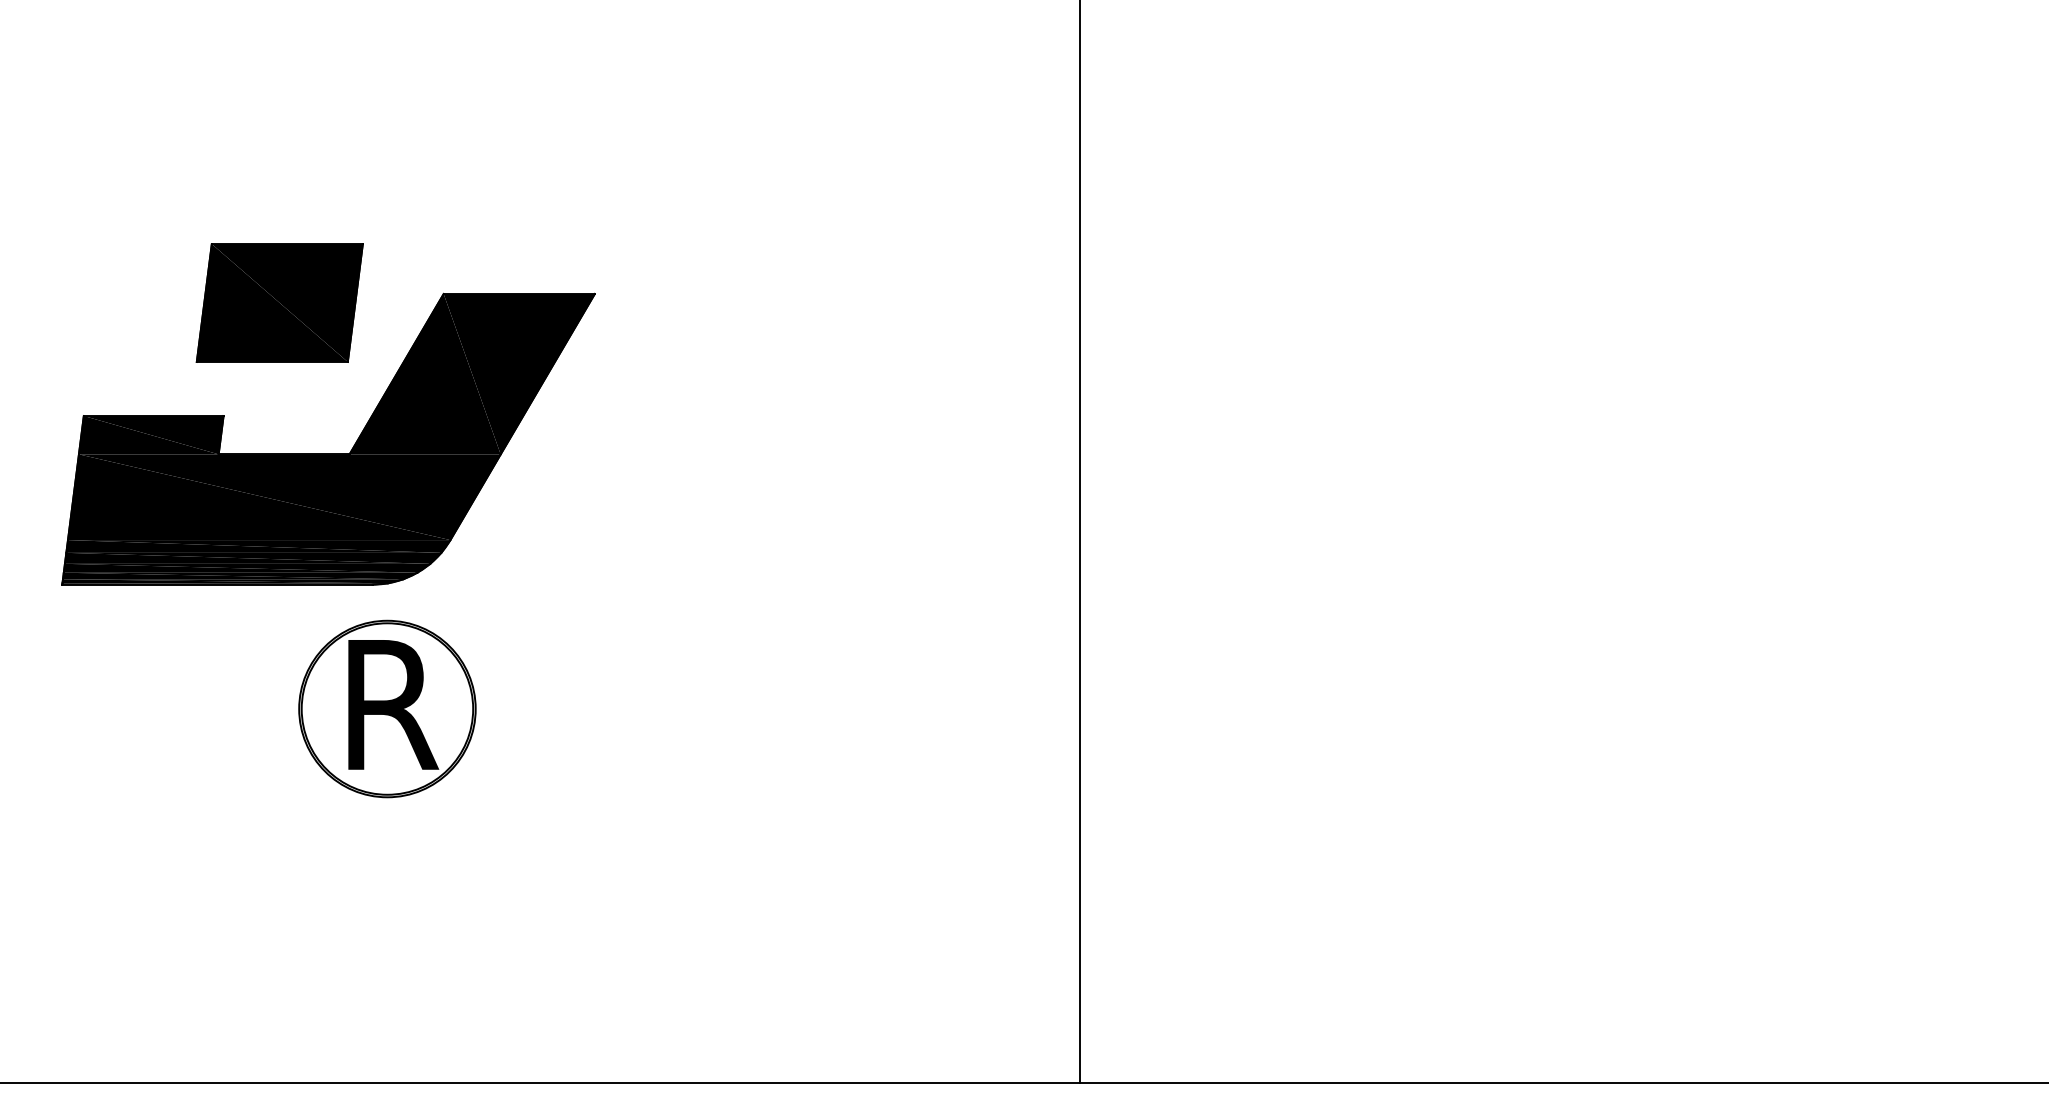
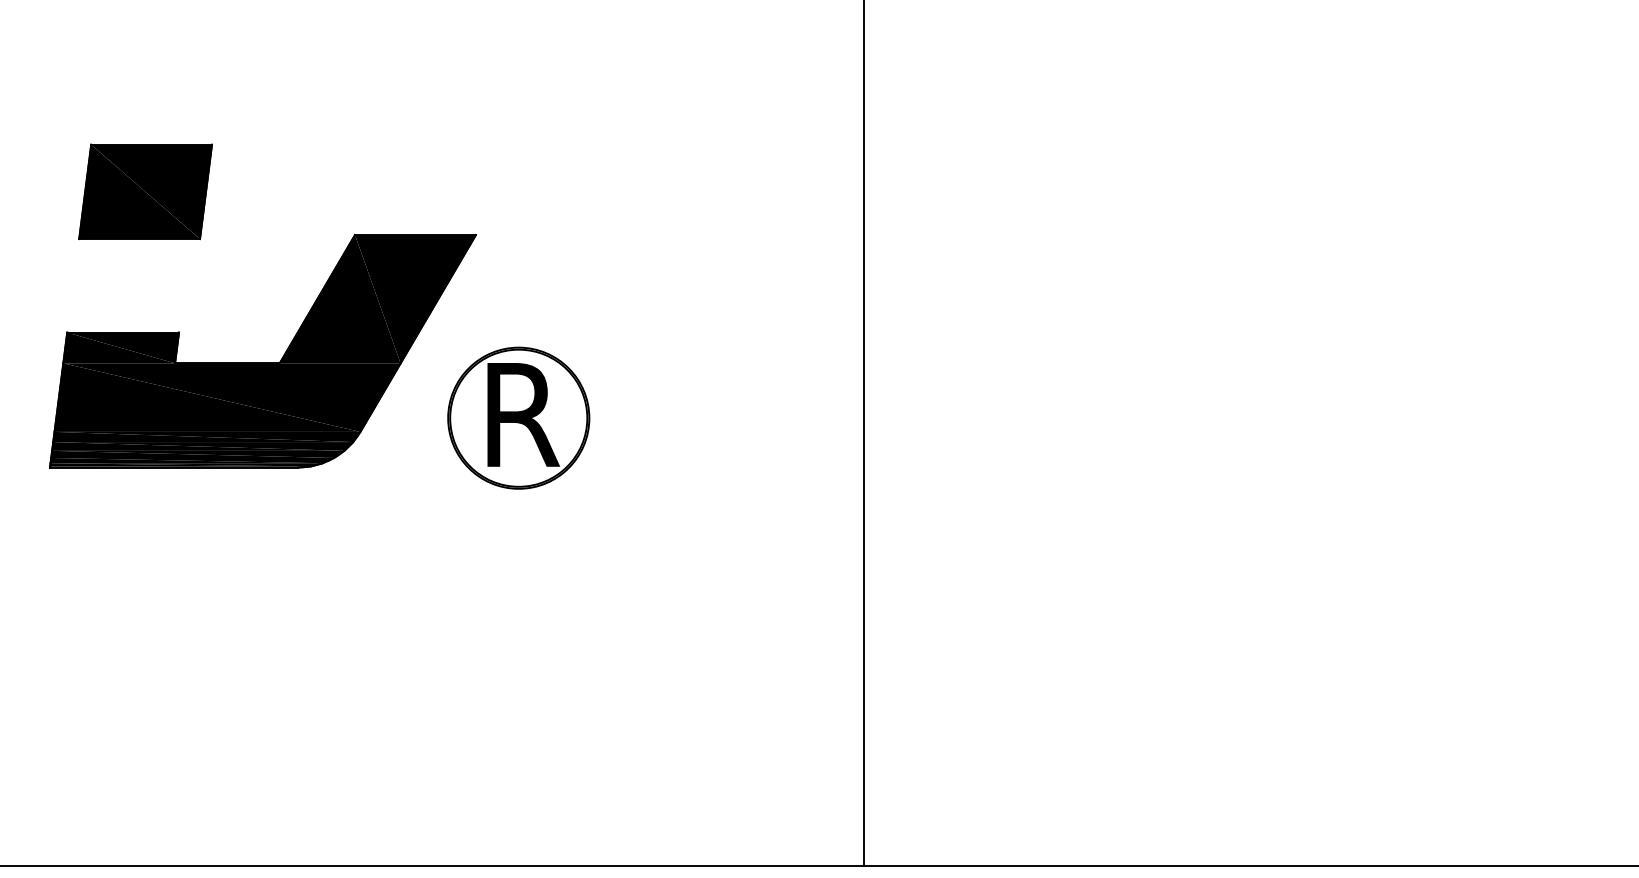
part: (279, 302) -> (145, 191), moved
part: (387, 708) -> (518, 417), moved

